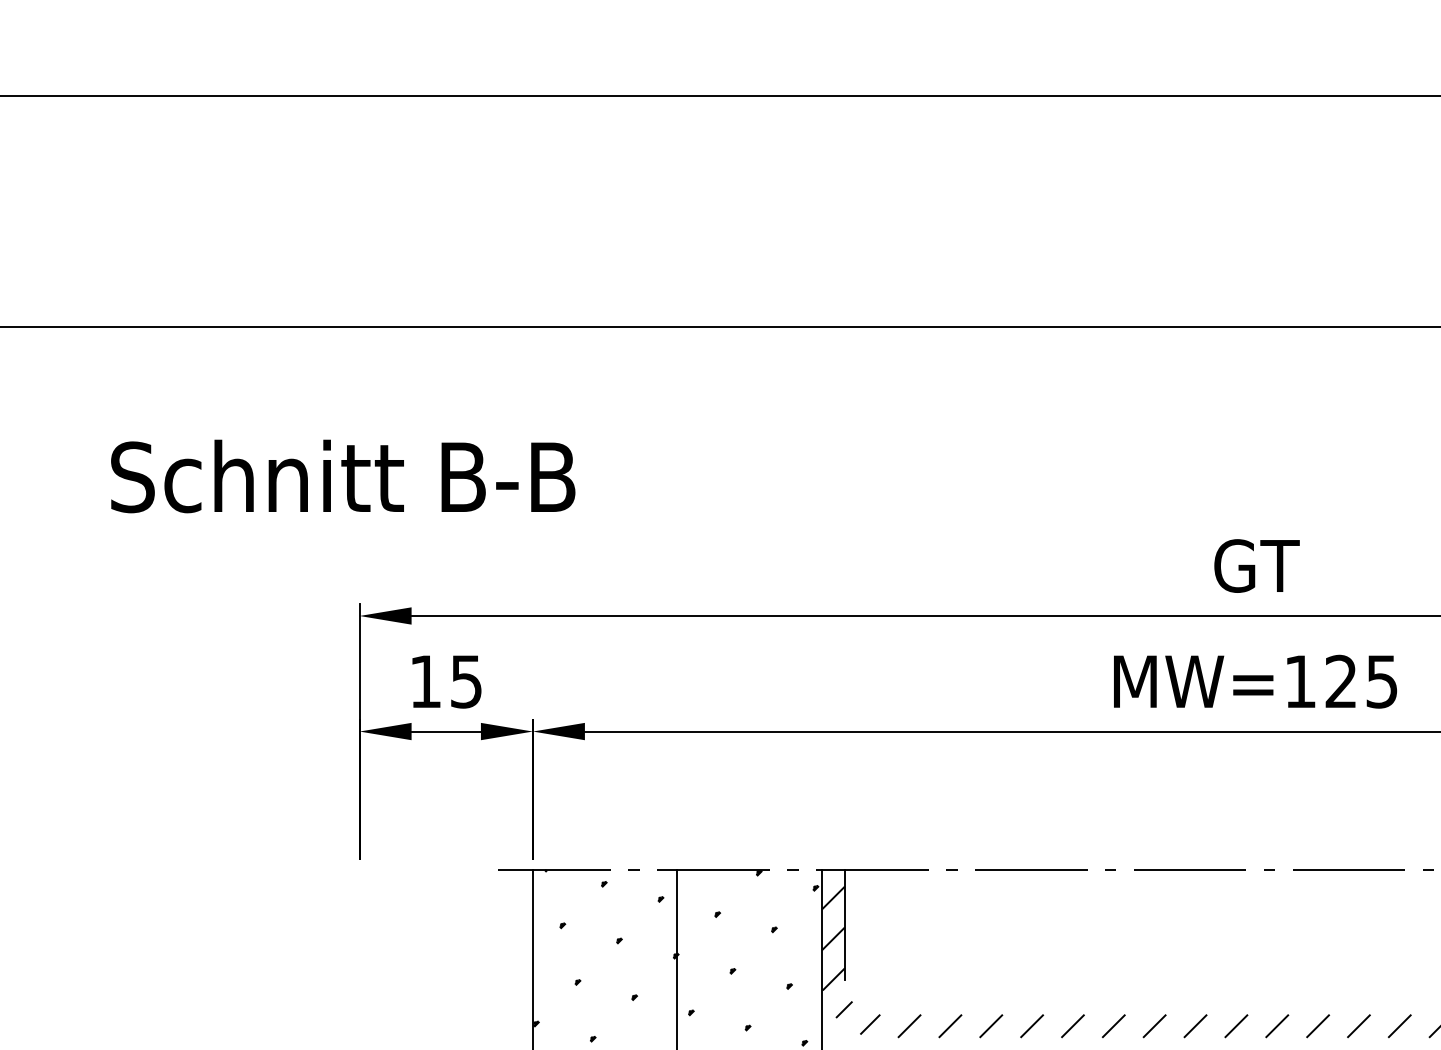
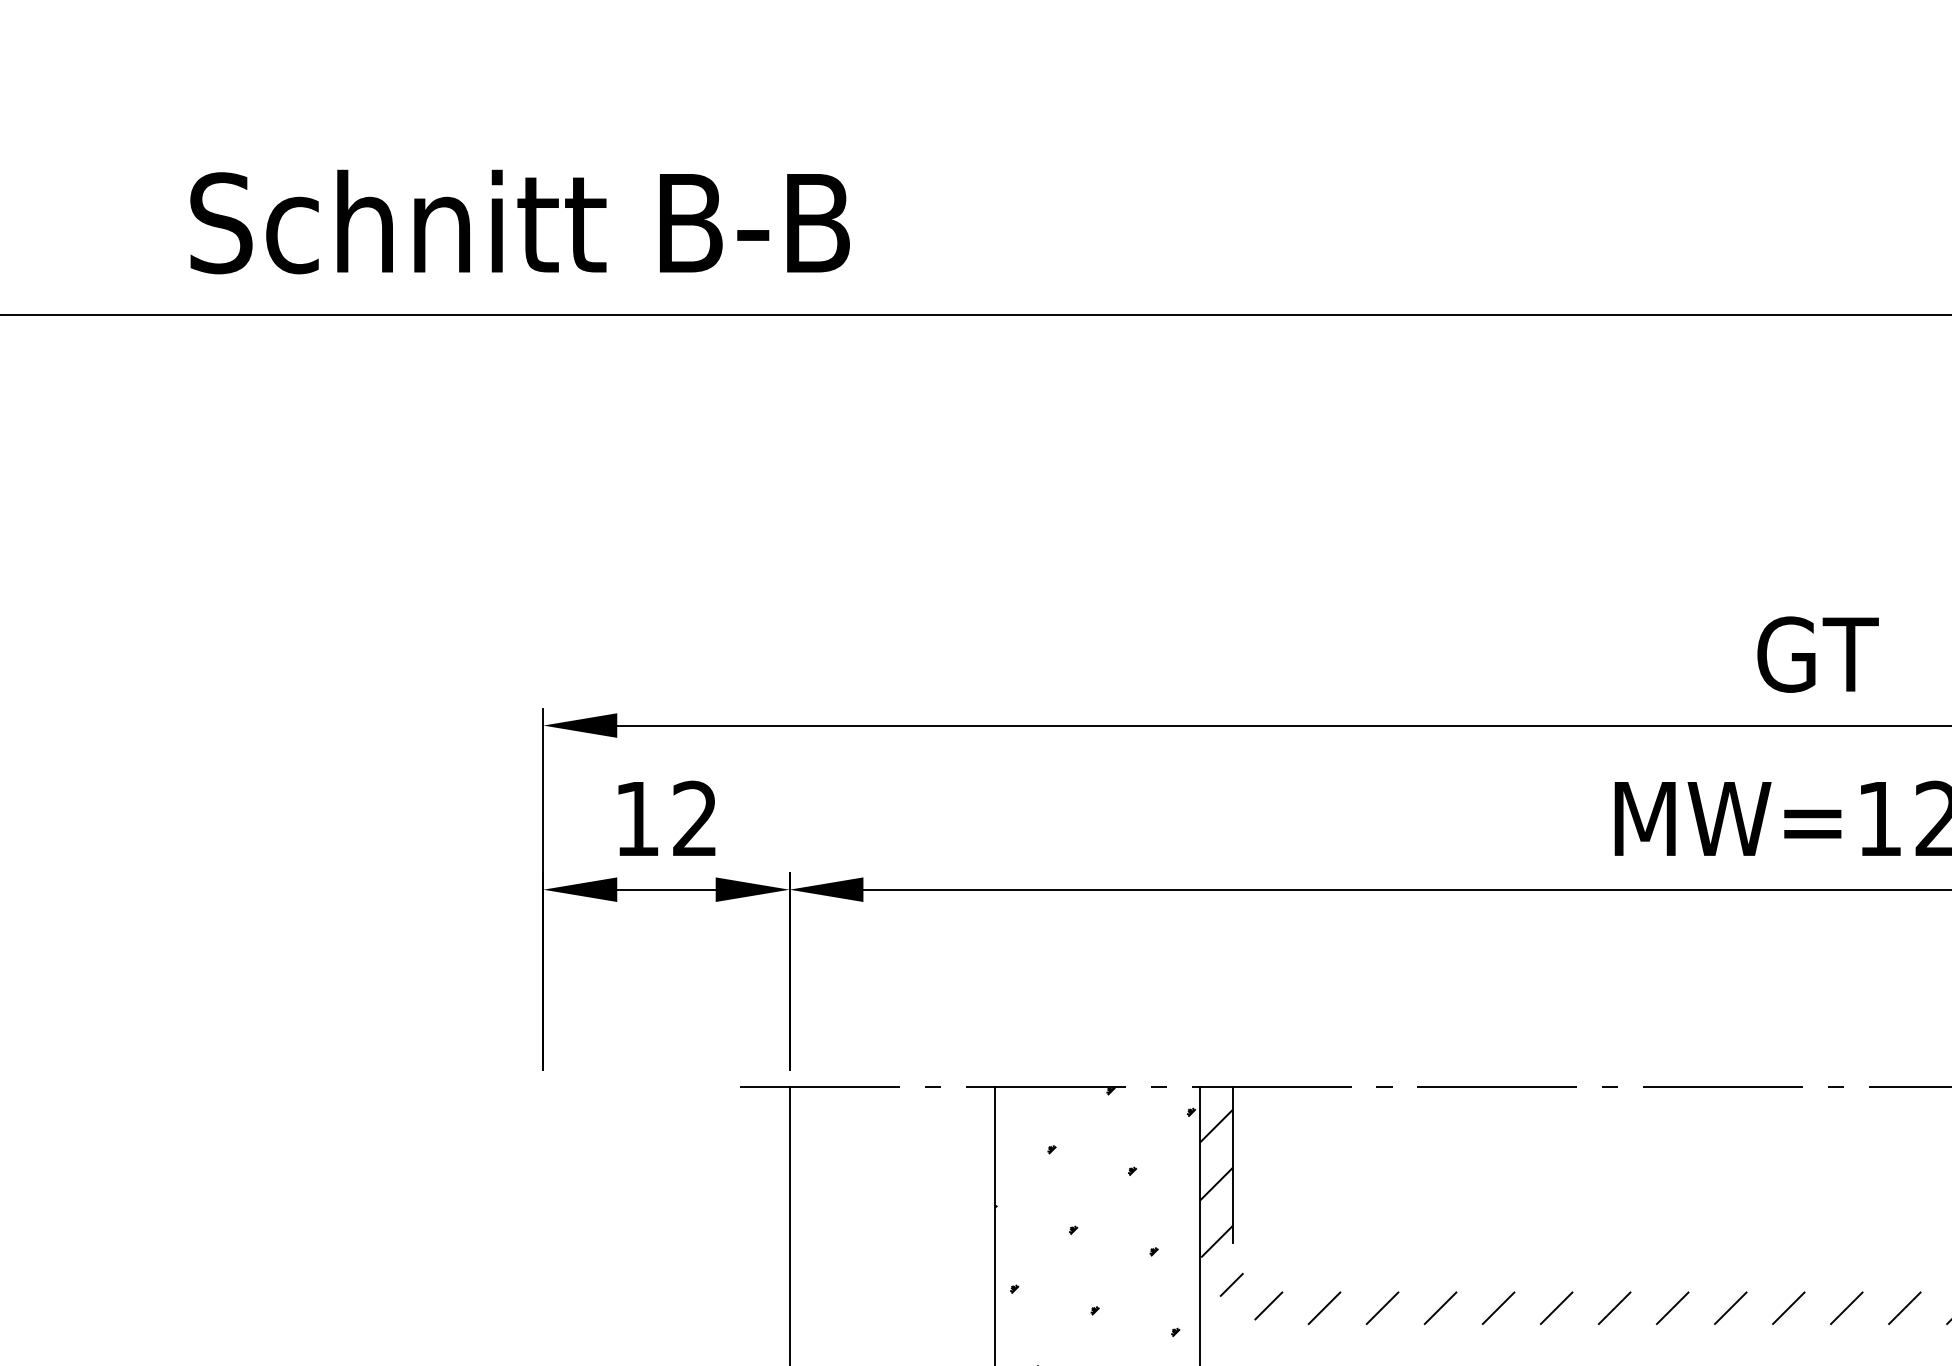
text: (343, 476) -> (520, 222), moved
text: (466, 681) -> (695, 818), 15 -> 12
hatch: (605, 956) -> (892, 1209), removed

